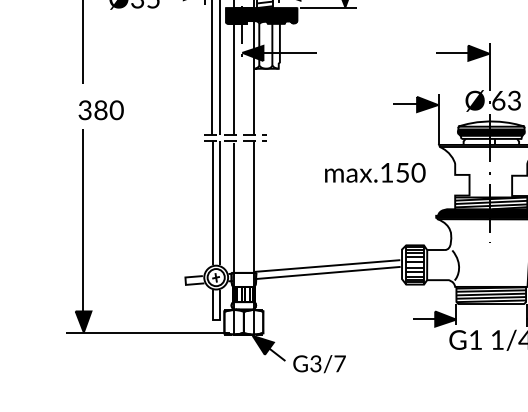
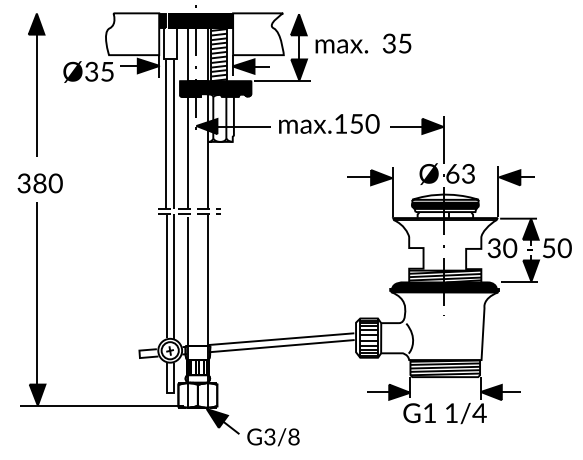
text: (100, 110) -> (39, 183), moved
text: (375, 172) -> (329, 123), moved
text: (339, 363) -> (293, 436), G3/7 -> G3/8

